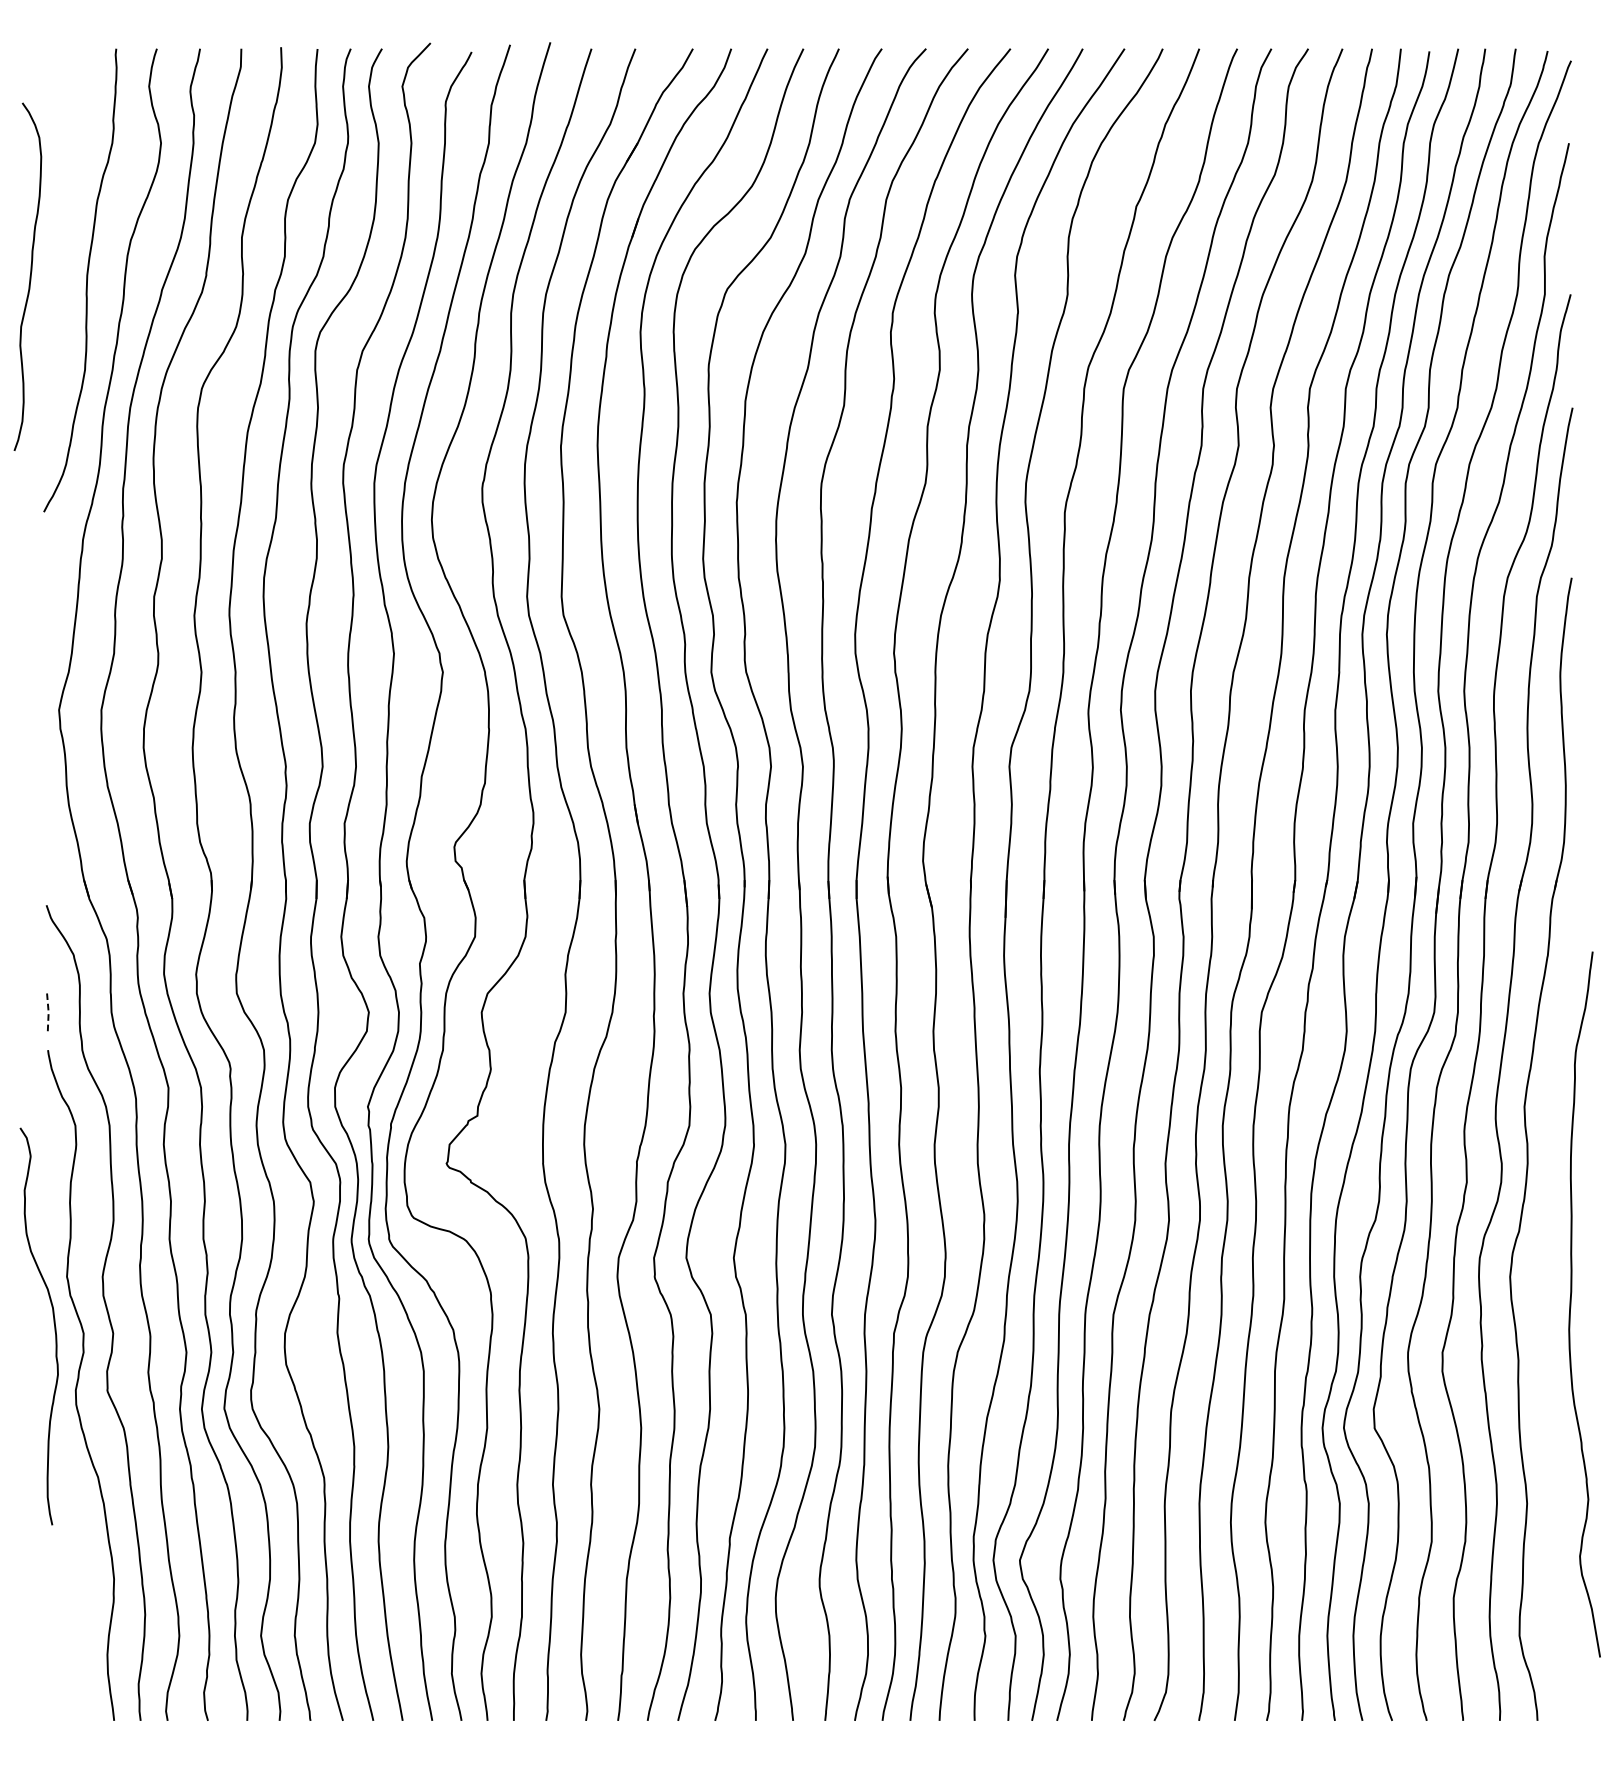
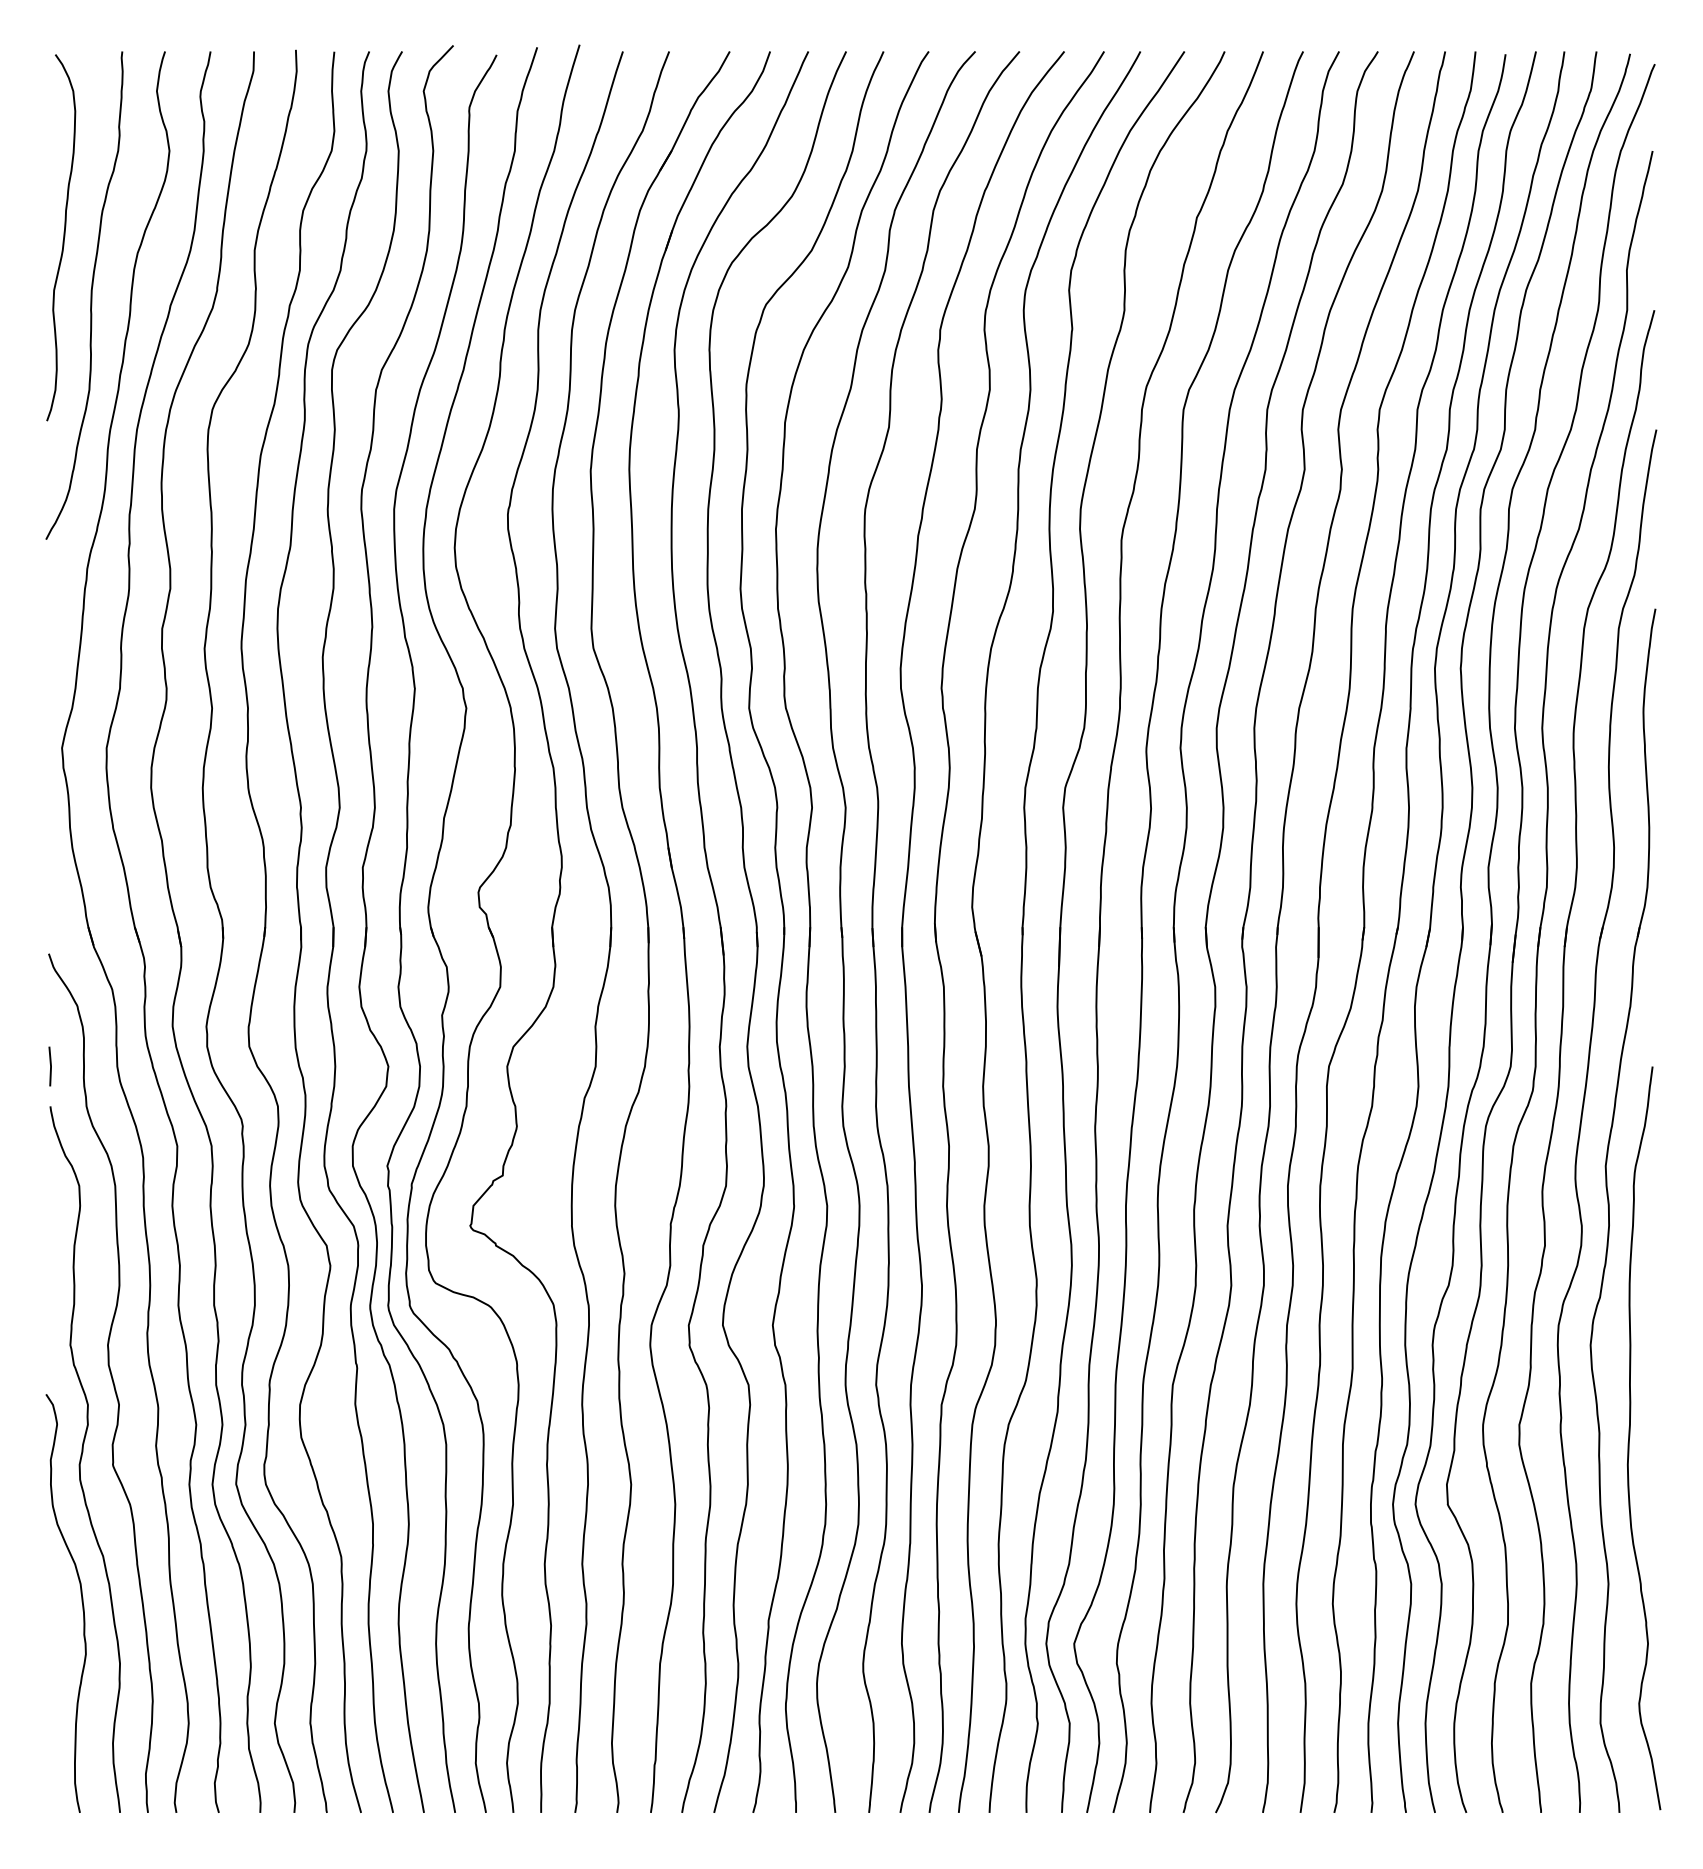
curve: (30, 276) -> (63, 237), moved
line: (49, 1012) -> (51, 1066), dashed -> solid
curve: (1571, 1302) -> (1630, 1436), moved
curve: (53, 1325) -> (81, 1602), moved

